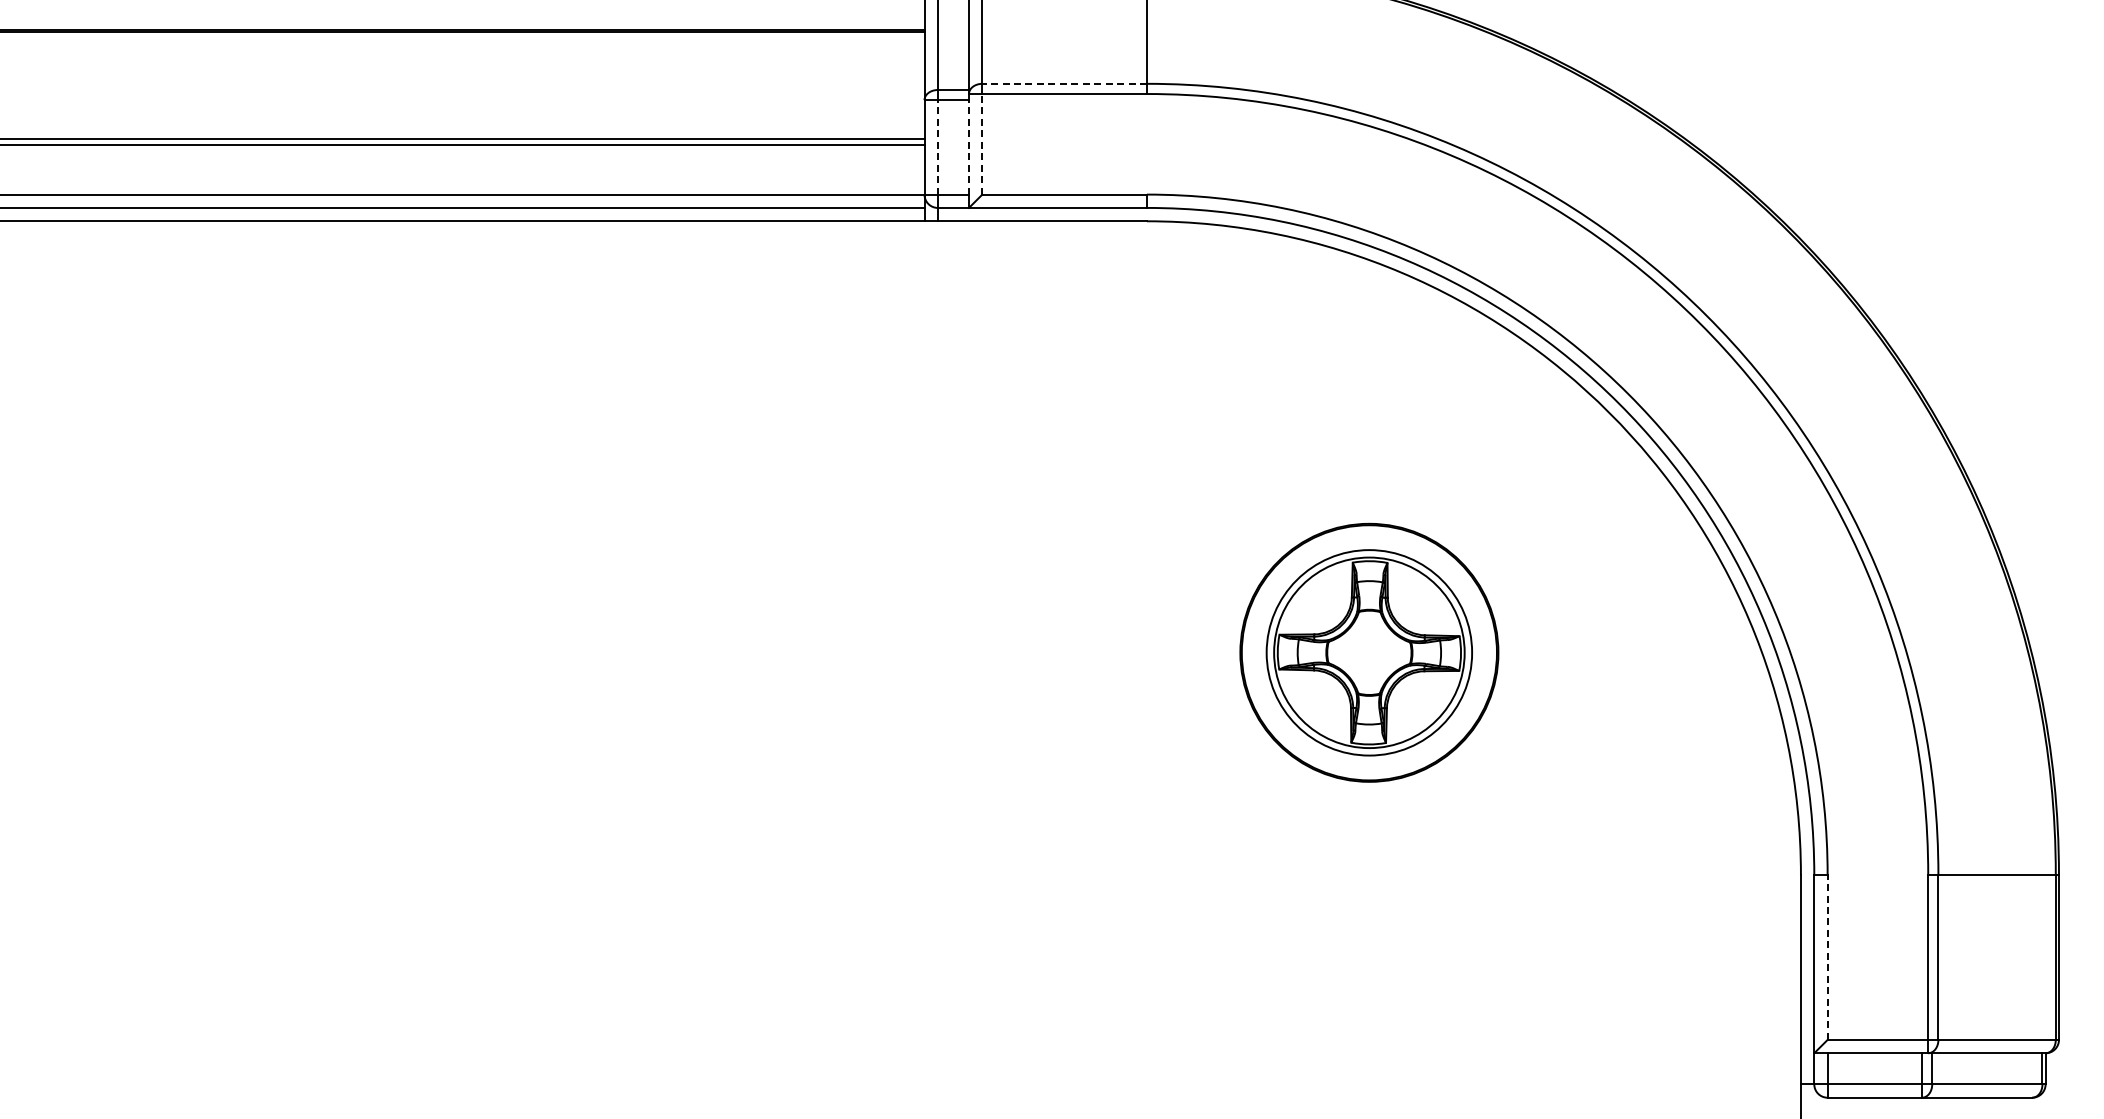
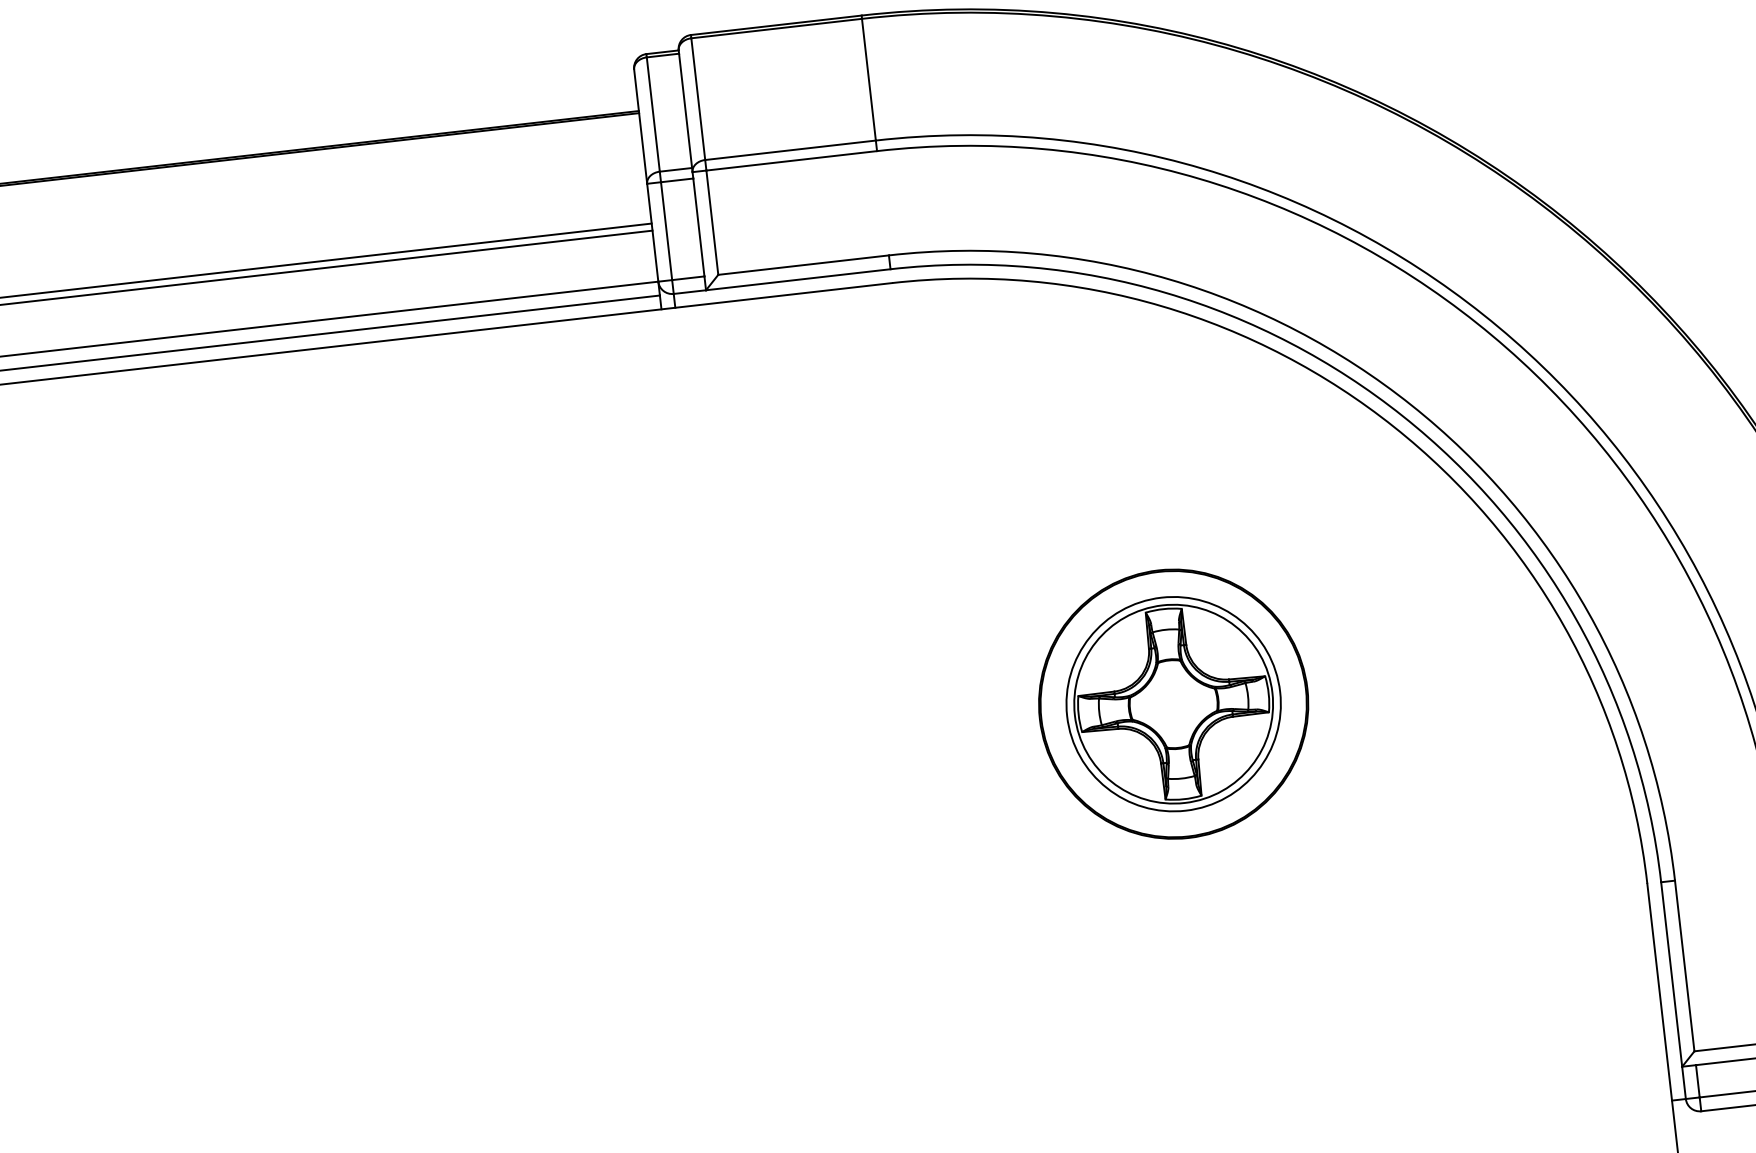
line: (1064, 83) -> (790, 149), dashed -> solid
line: (982, 143) -> (712, 221), dashed -> solid
line: (937, 146) -> (666, 230), dashed -> solid
line: (969, 146) -> (699, 226), dashed -> solid
line: (1827, 957) -> (1684, 965), dashed -> solid

